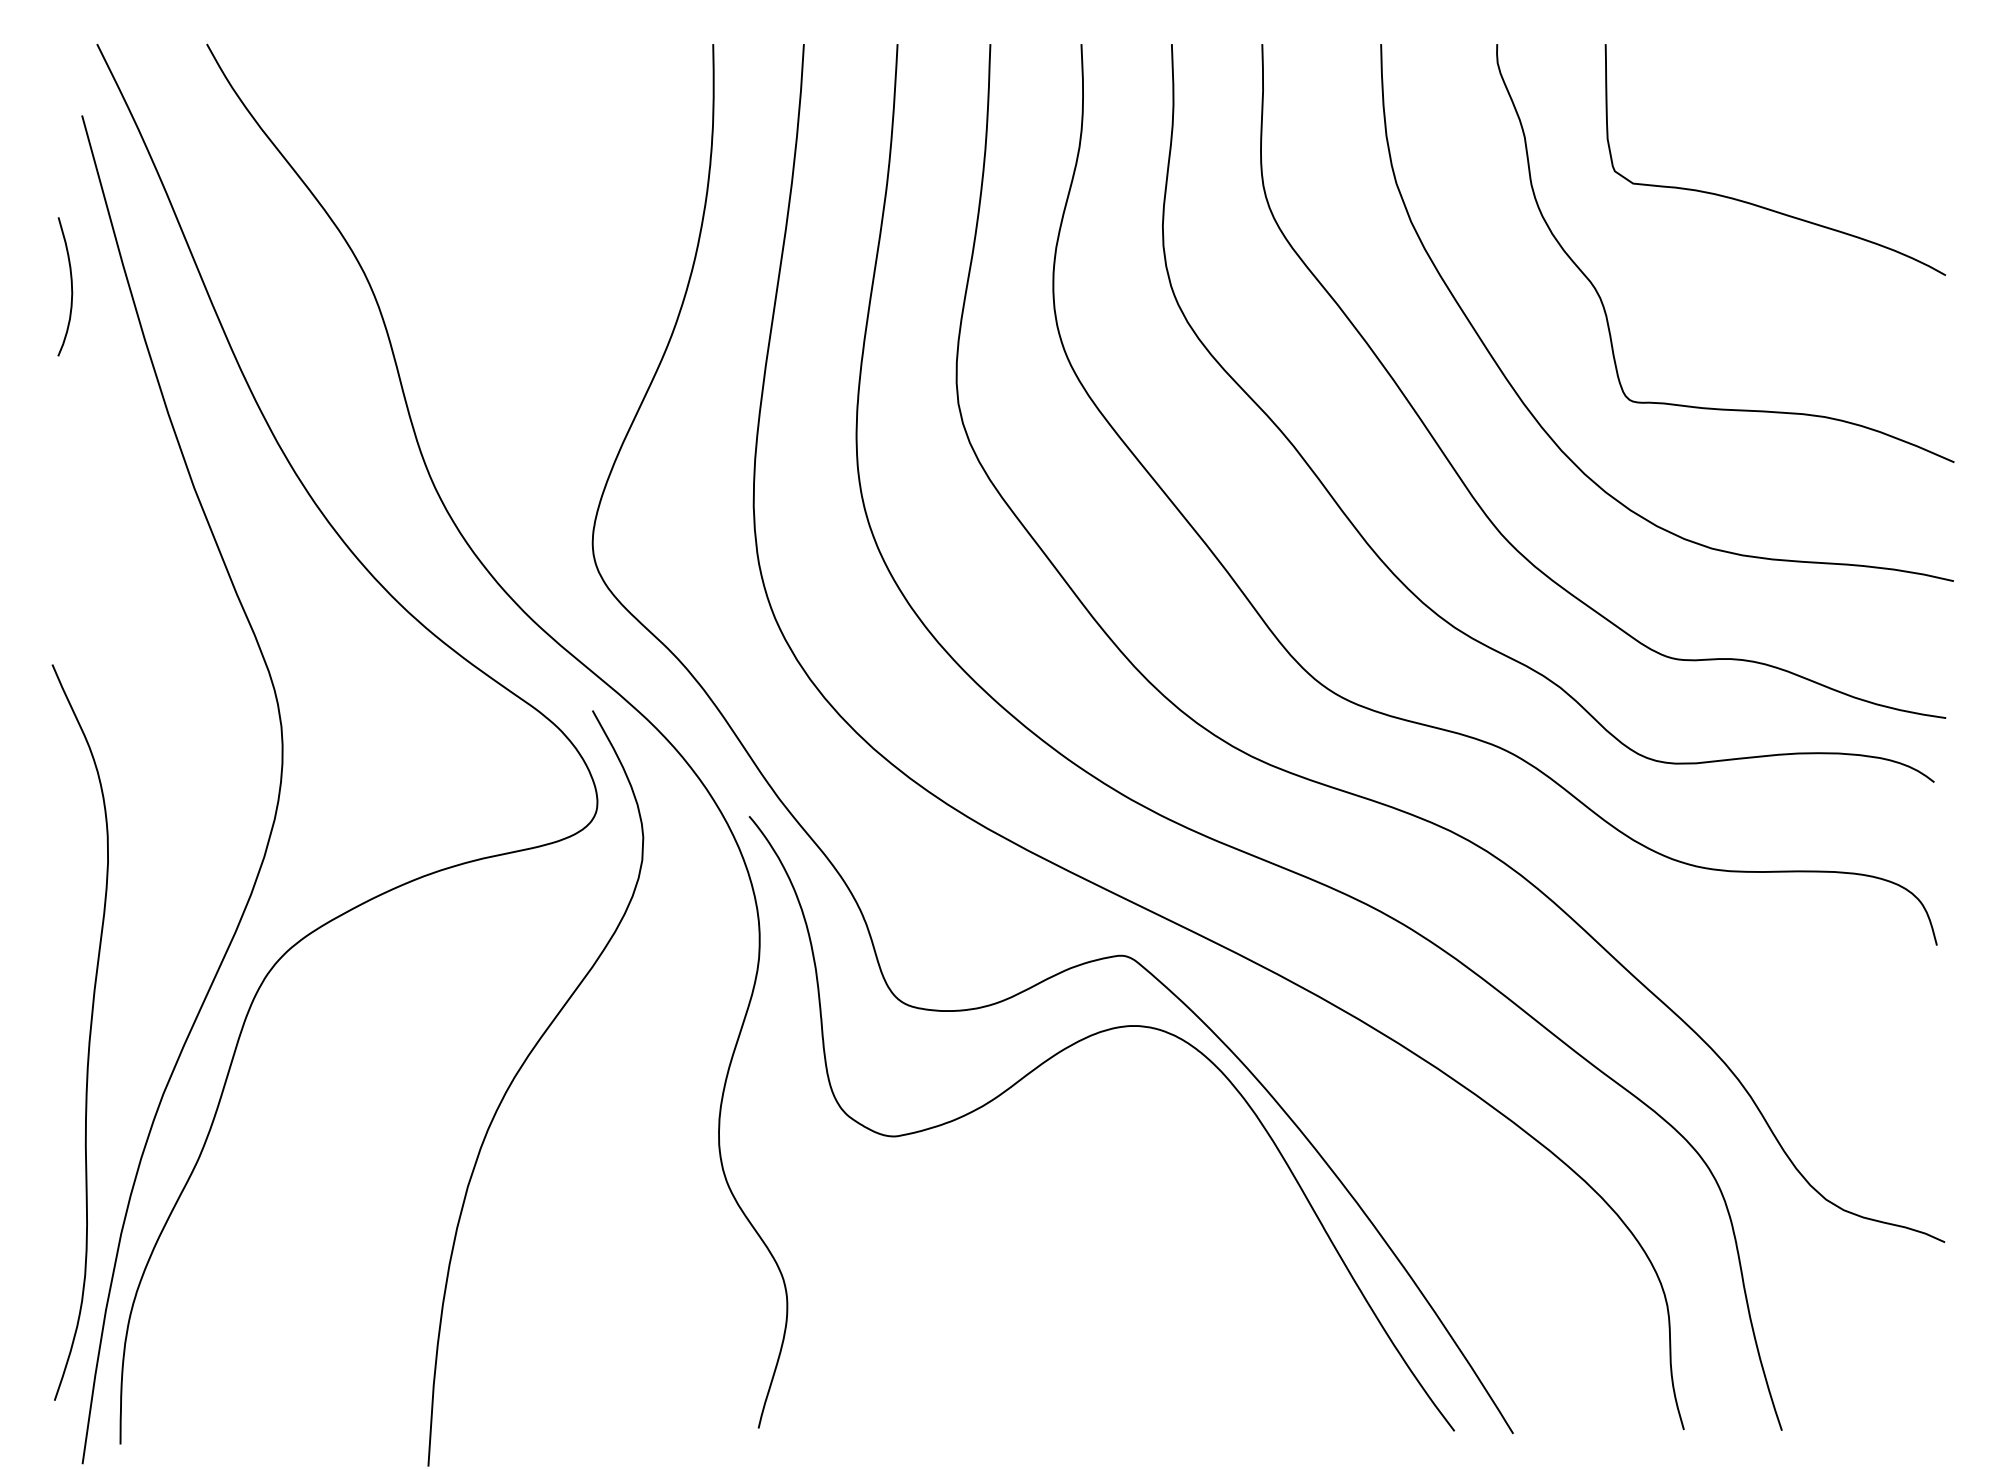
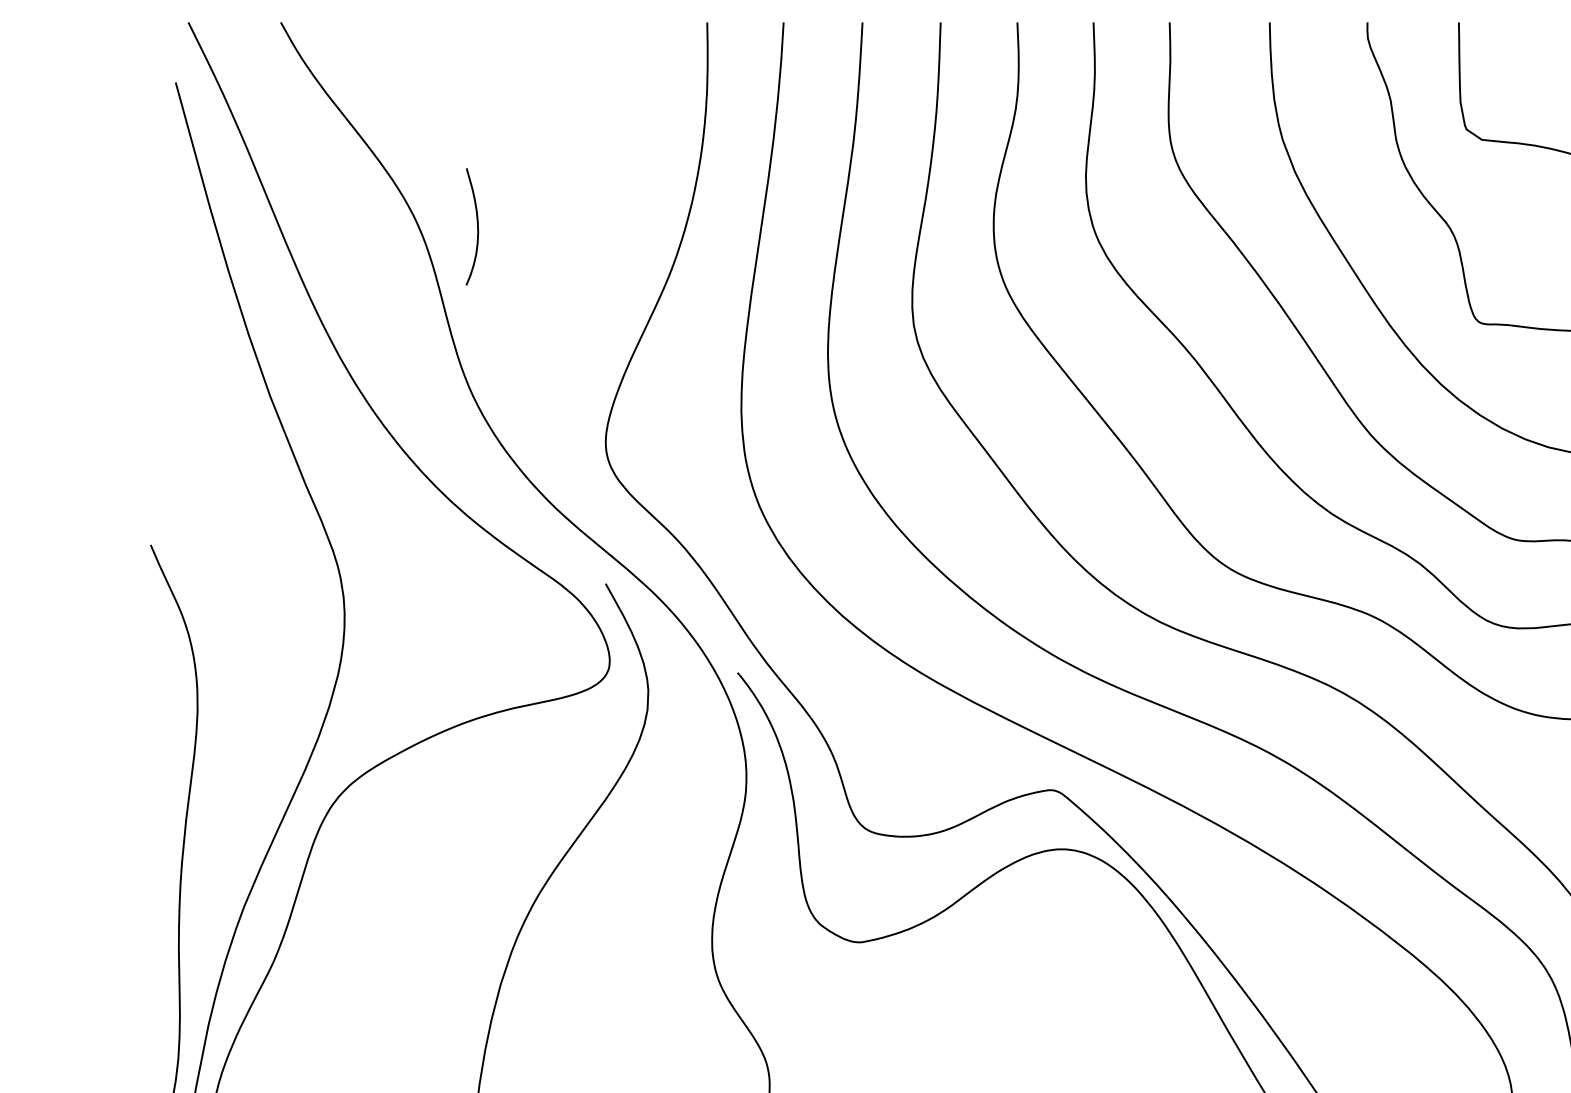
curve: (71, 286) -> (477, 226), moved

